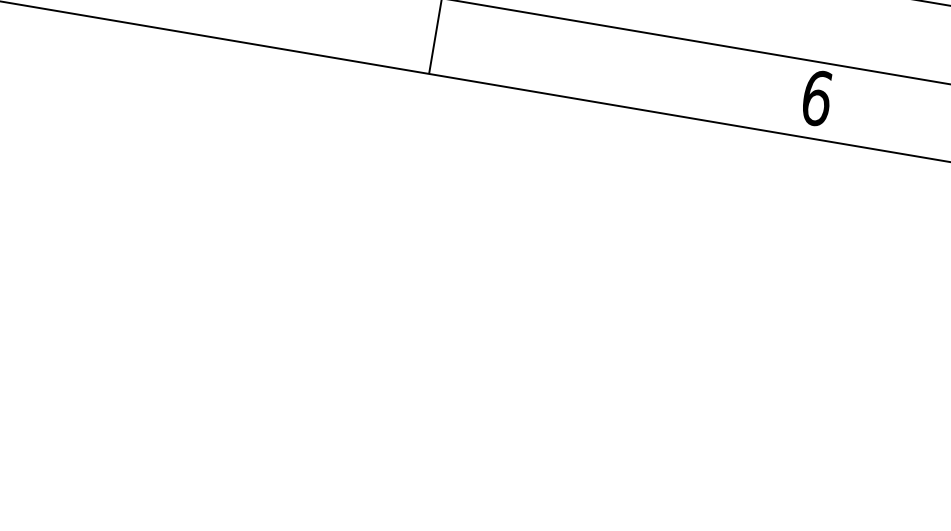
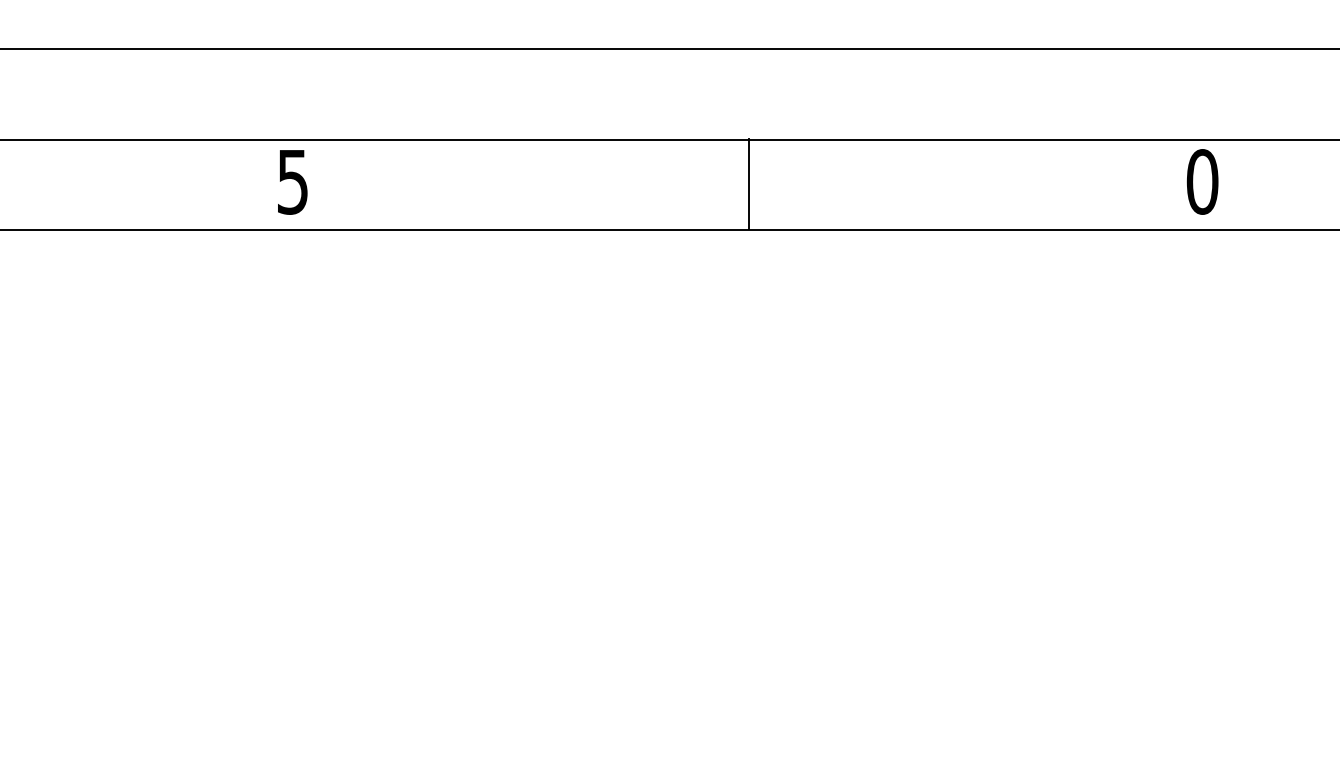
text: (817, 97) -> (1202, 181), 6 -> 0

